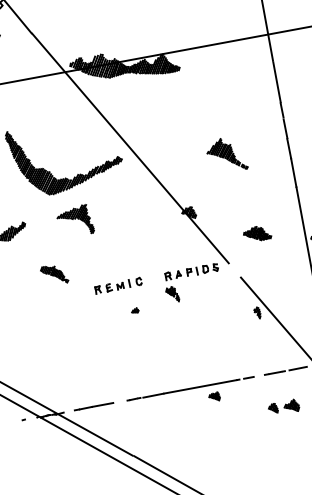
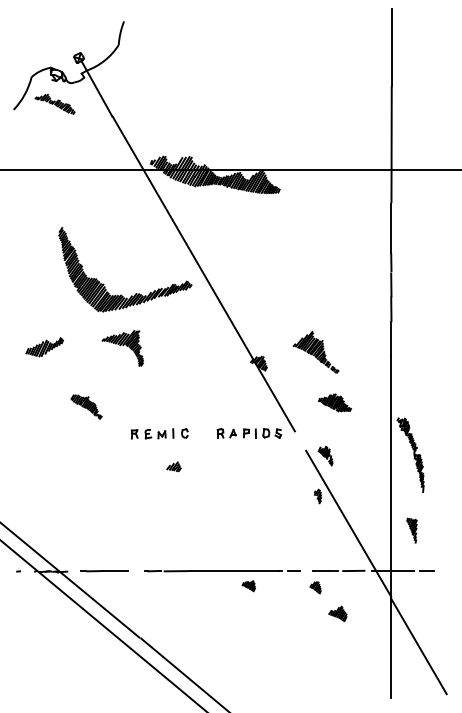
part: (226, 154) -> (315, 351), moved
part: (172, 294) -> (325, 455), moved
part: (134, 310) -> (173, 466), size x1.67
part: (273, 408) -> (315, 587), moved

